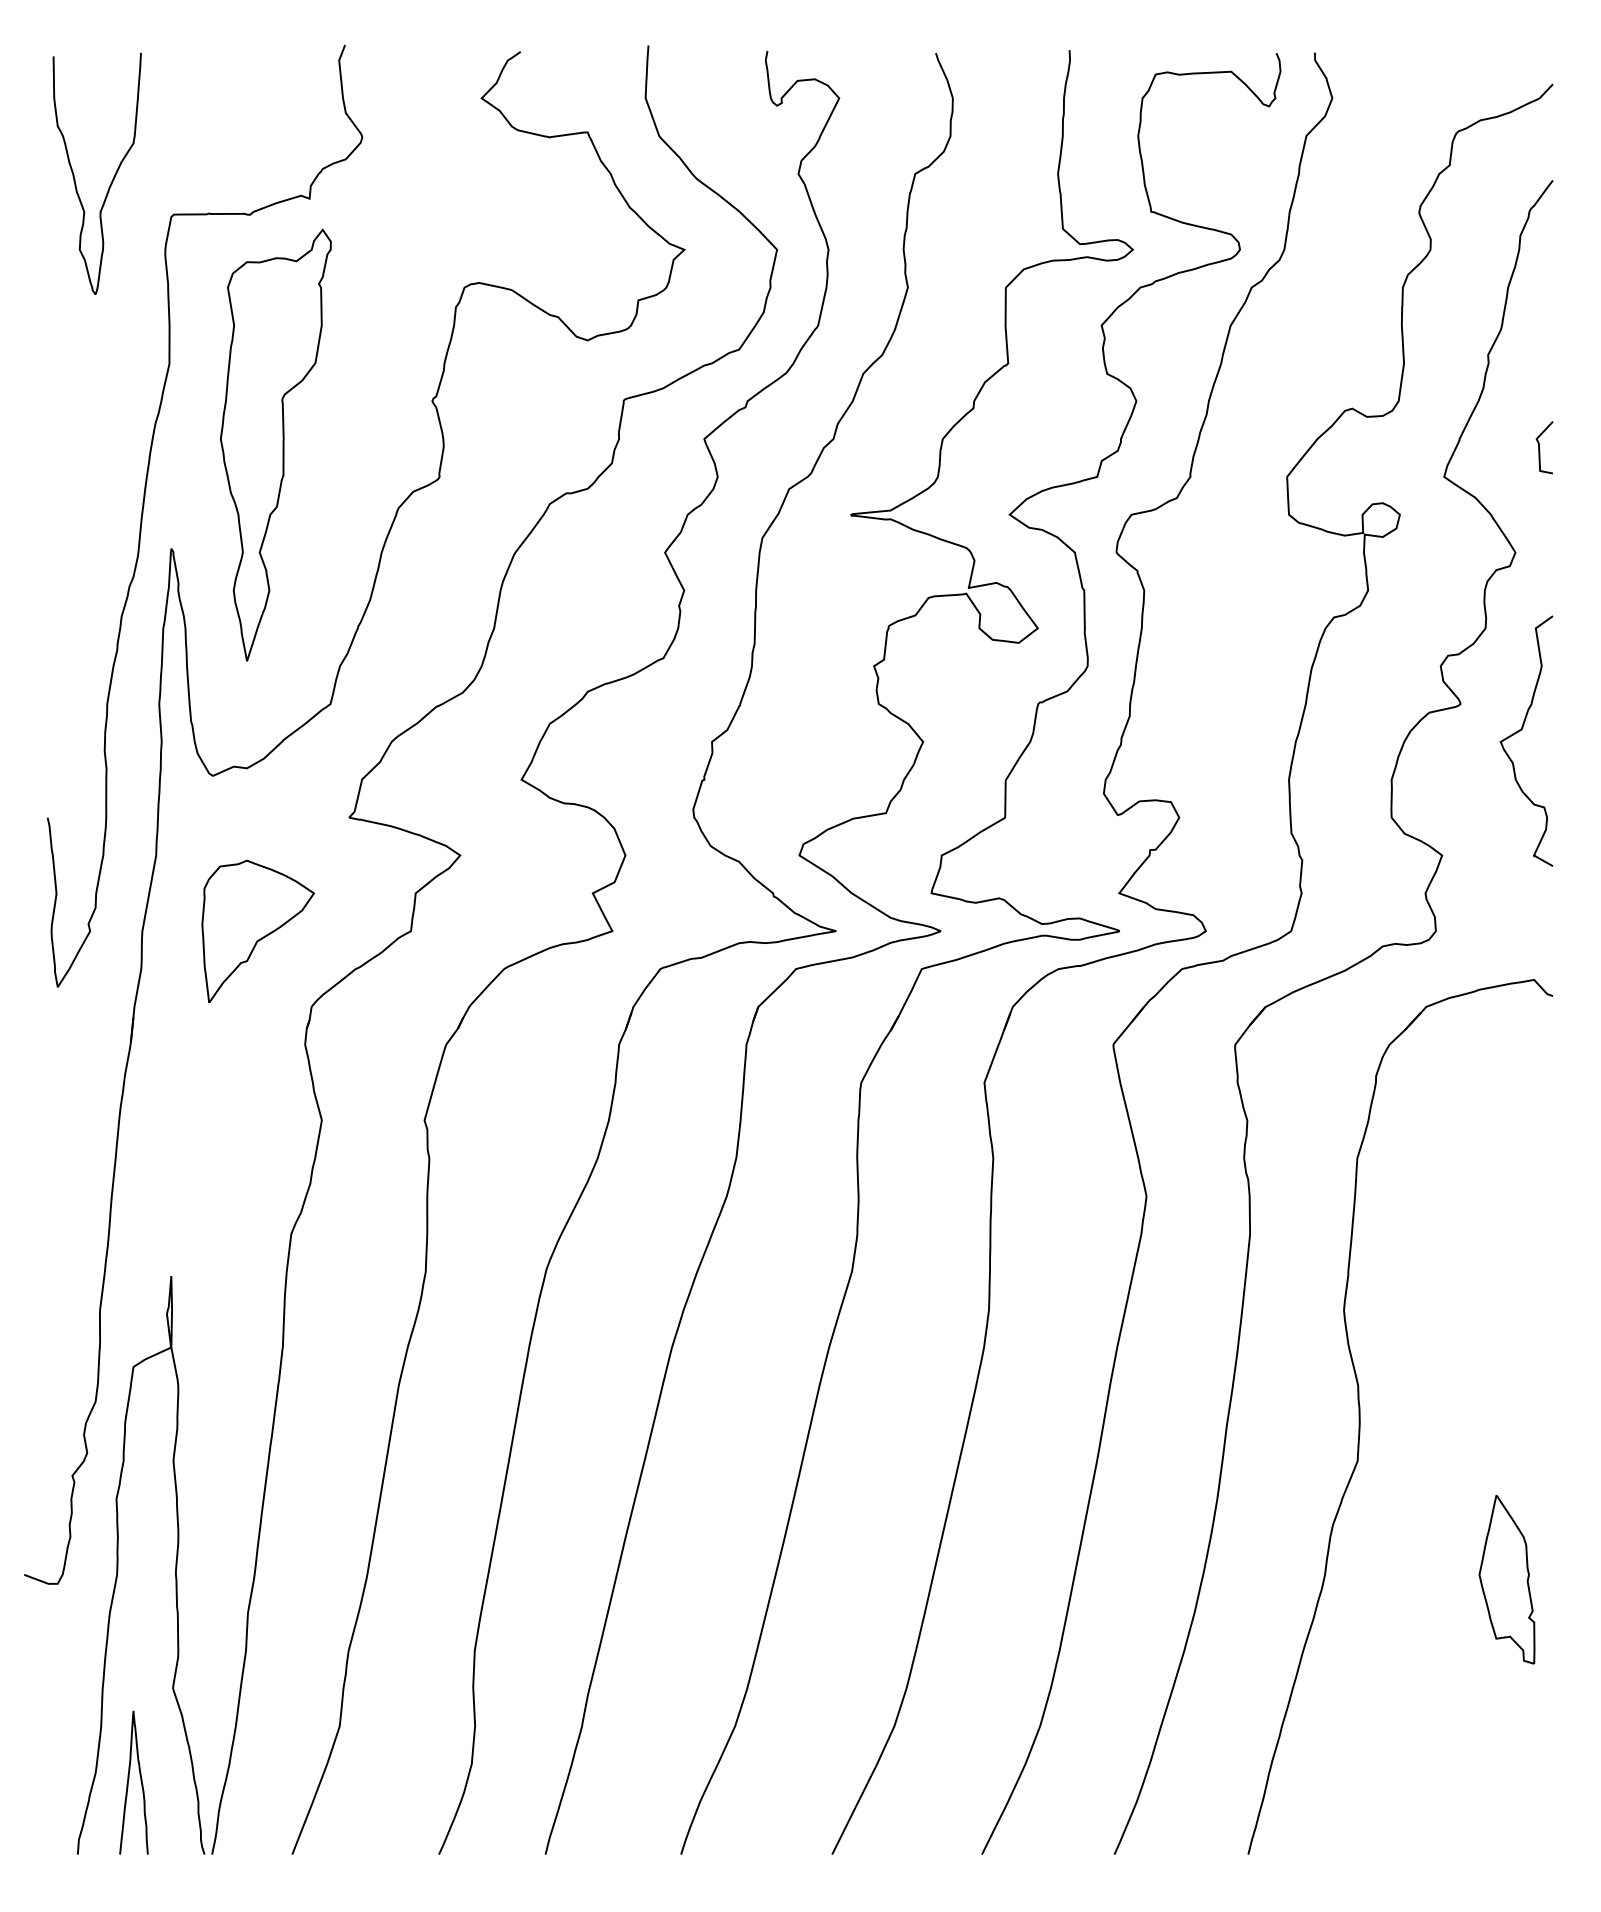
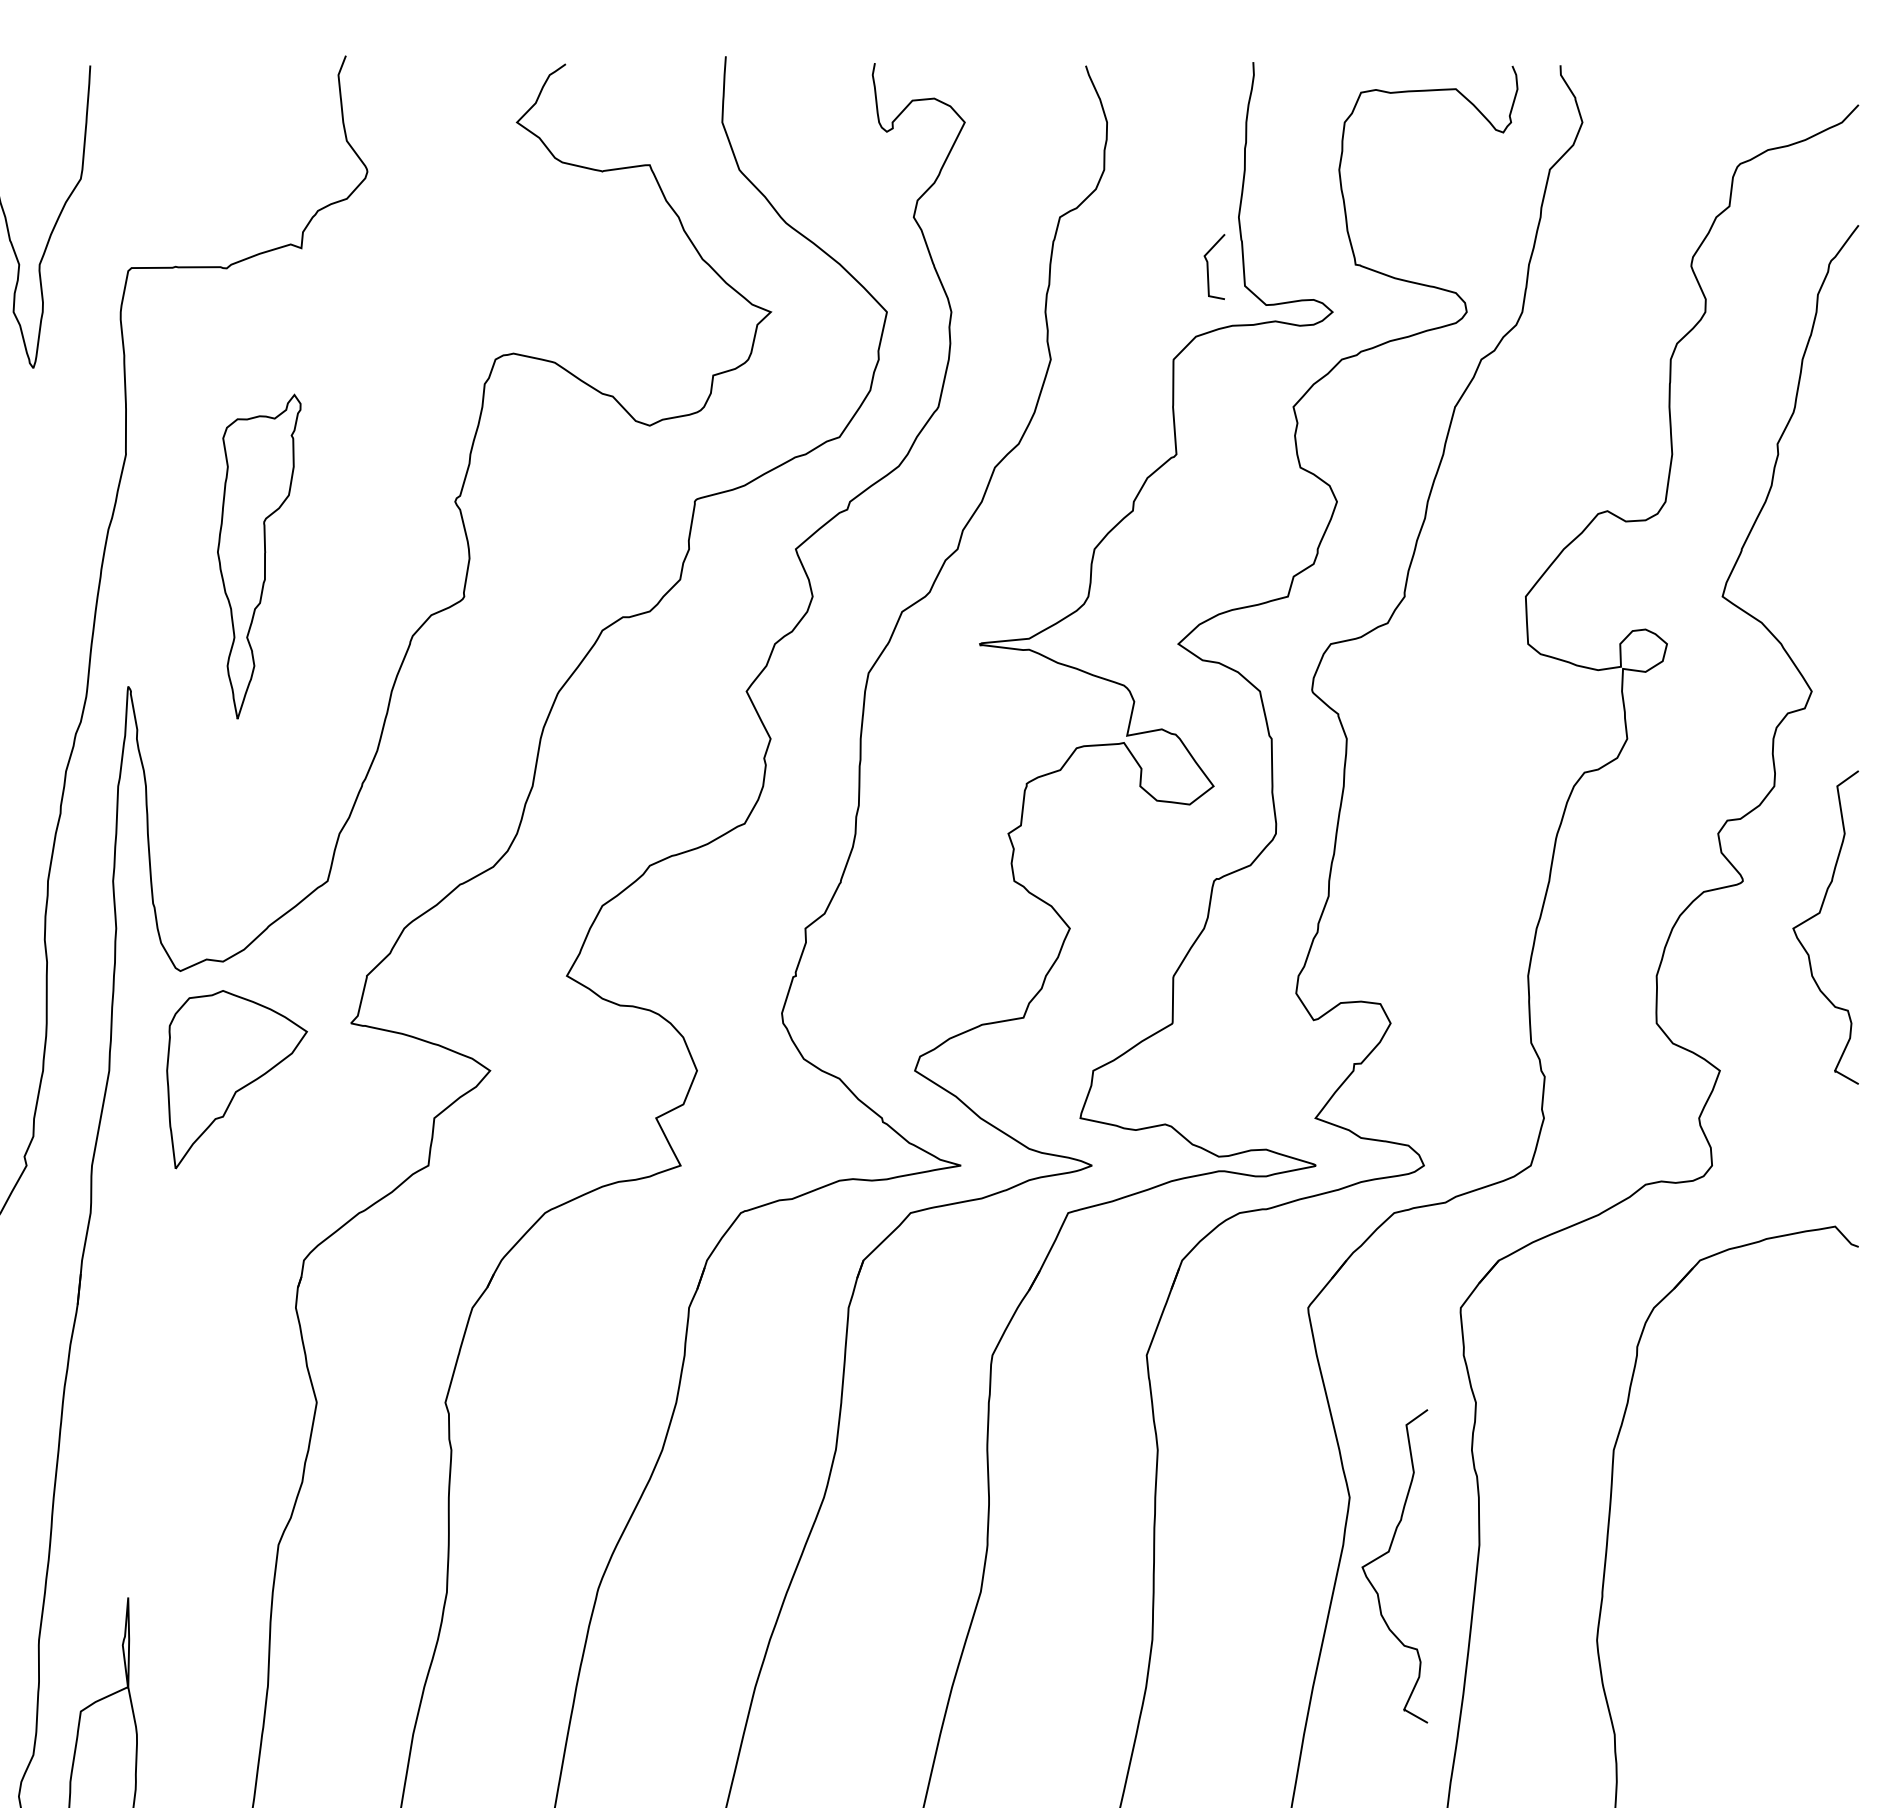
part: (275, 444) -> (258, 556), size x0.6
line: (1540, 449) -> (1209, 269), moved
part: (258, 930) -> (237, 1078), moved
curve: (1178, 1240) -> (1389, 1553), added

